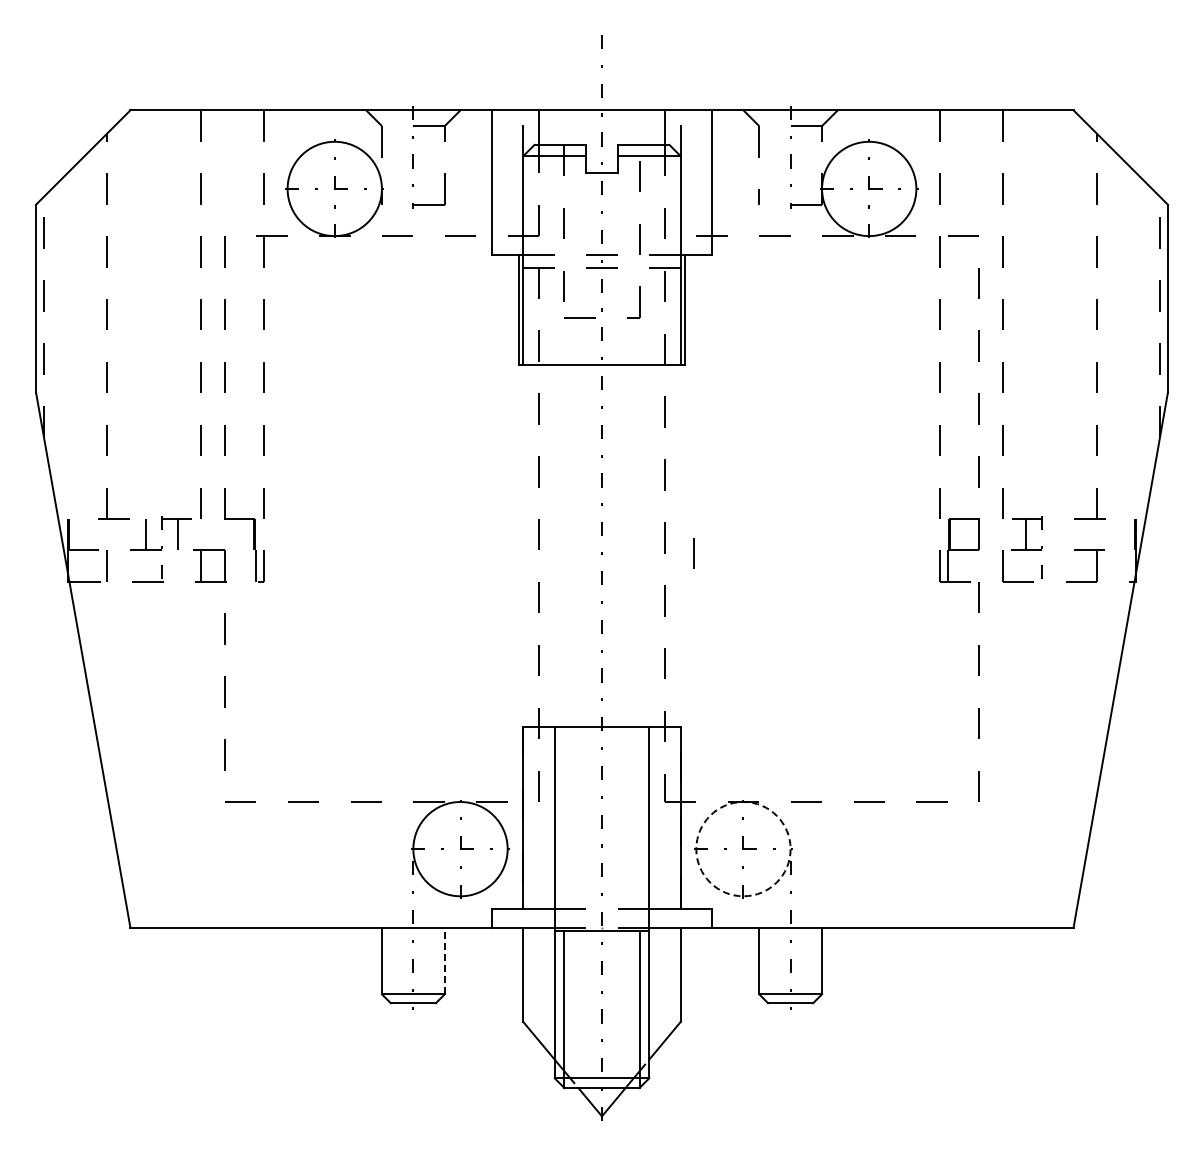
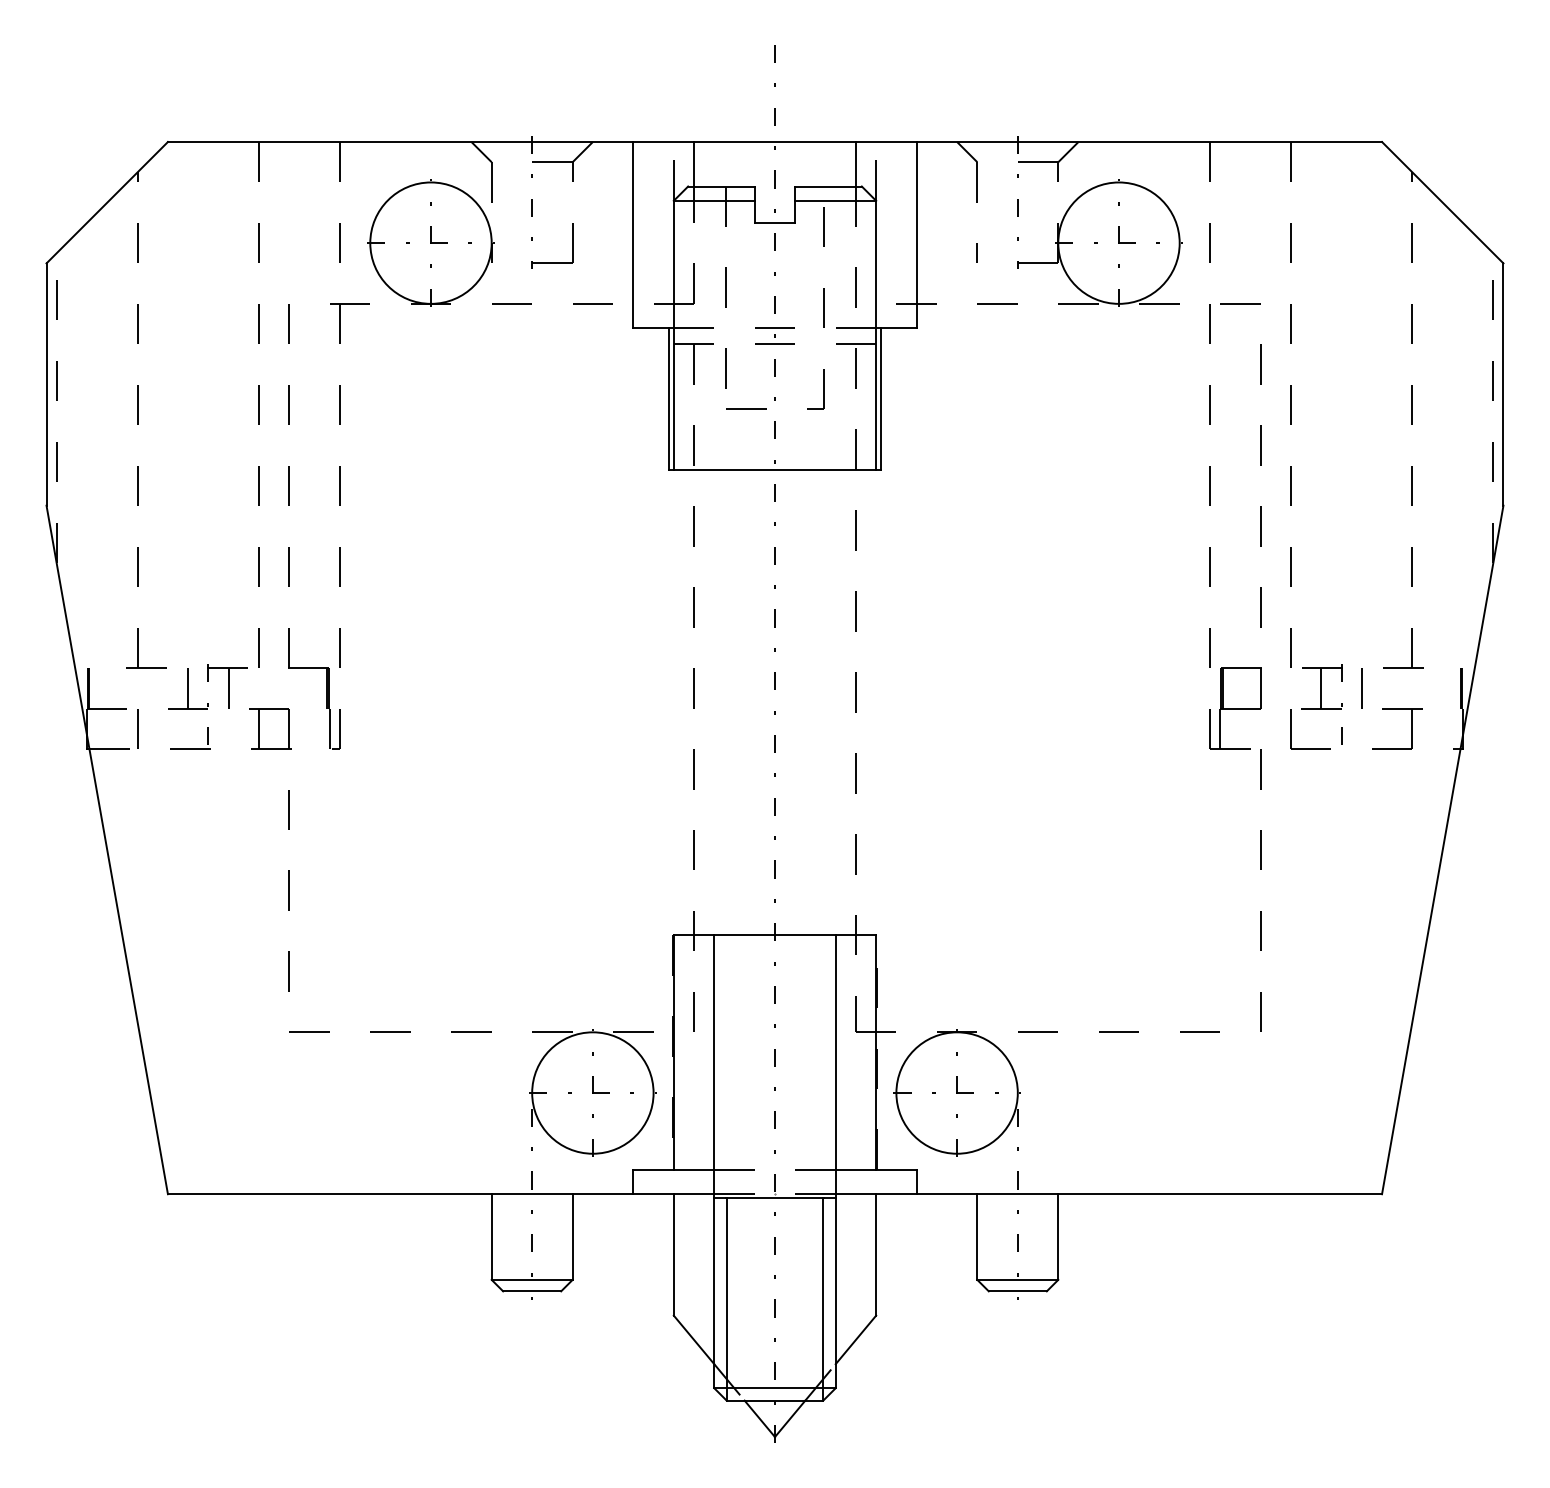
line: (693, 553) -> (1361, 688), moved
circle: (743, 848) -> (957, 1092), dashed -> solid
line: (444, 960) -> (572, 1236), dashed -> solid

